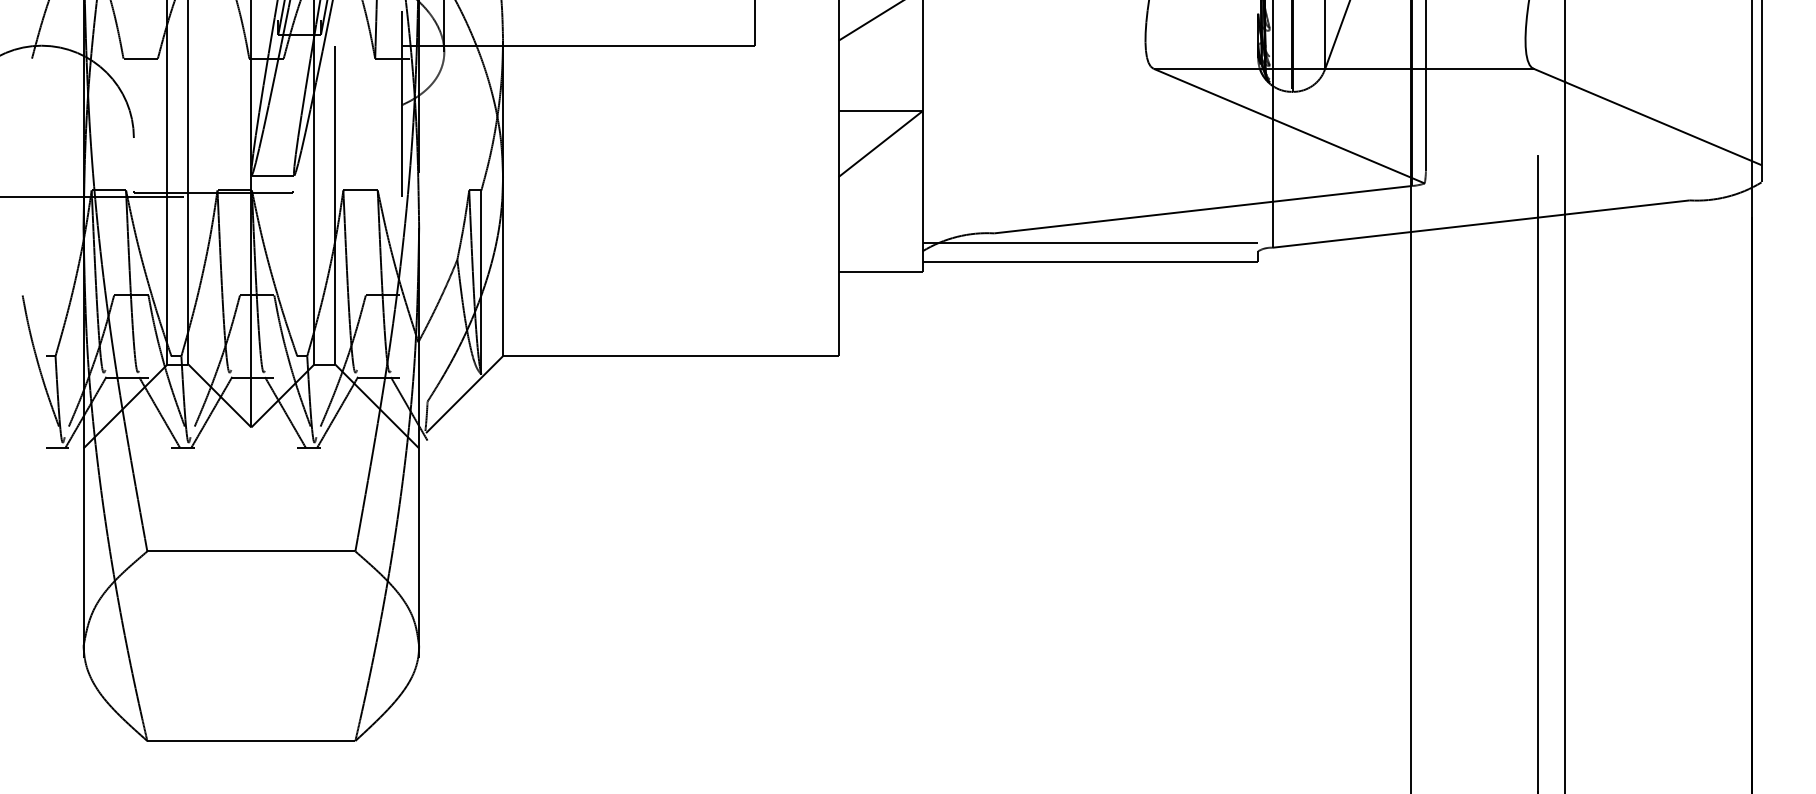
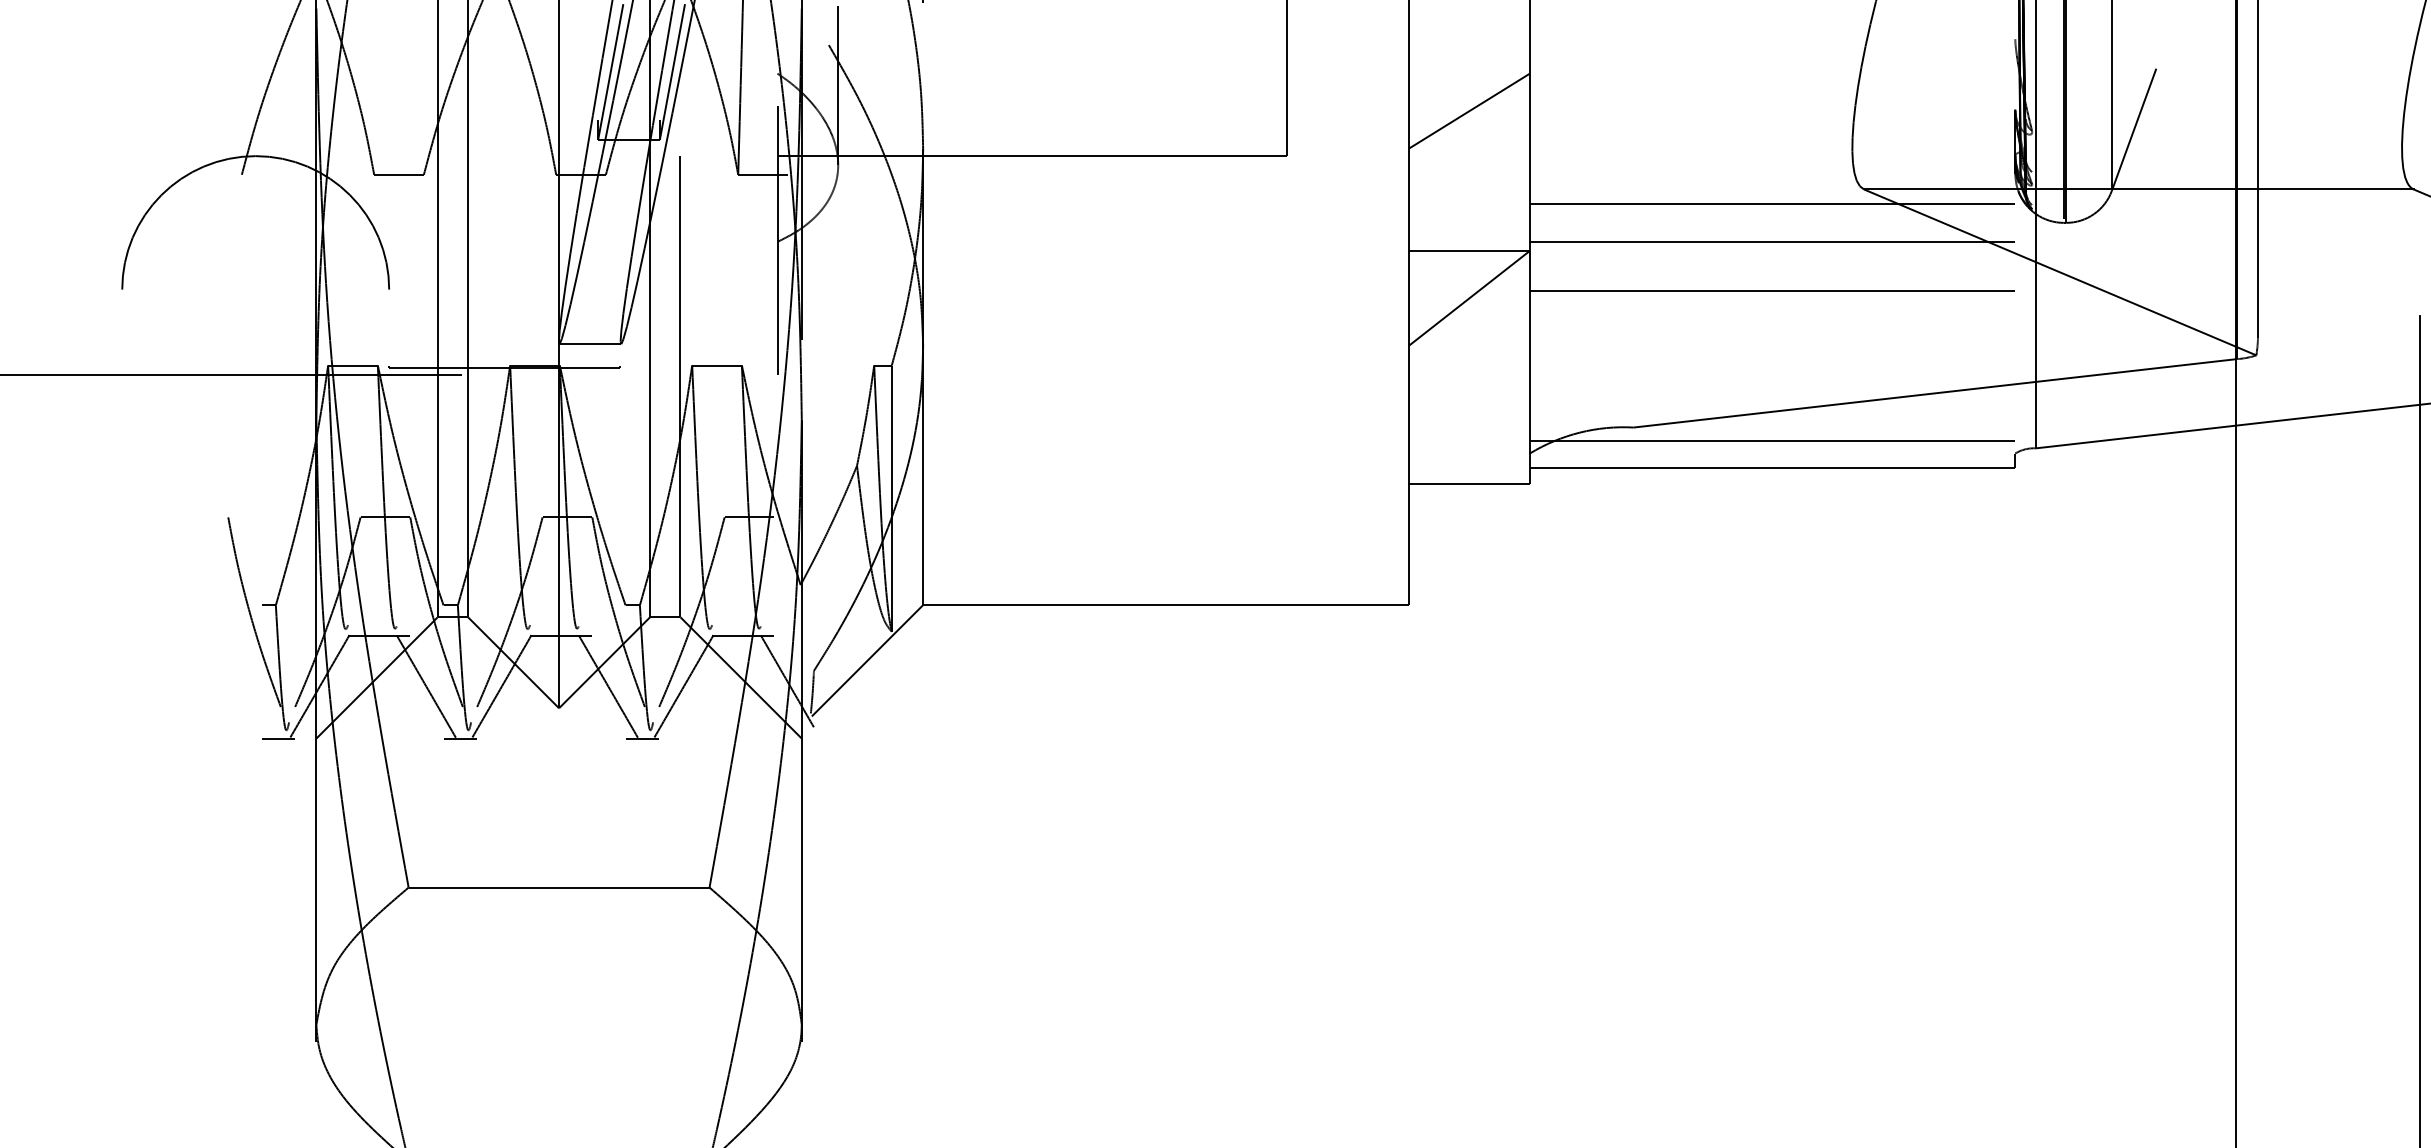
line: (1090, 78) -> (1772, 203), added
line: (1090, 105) -> (1772, 242), added
line: (1090, 139) -> (1772, 291), added

